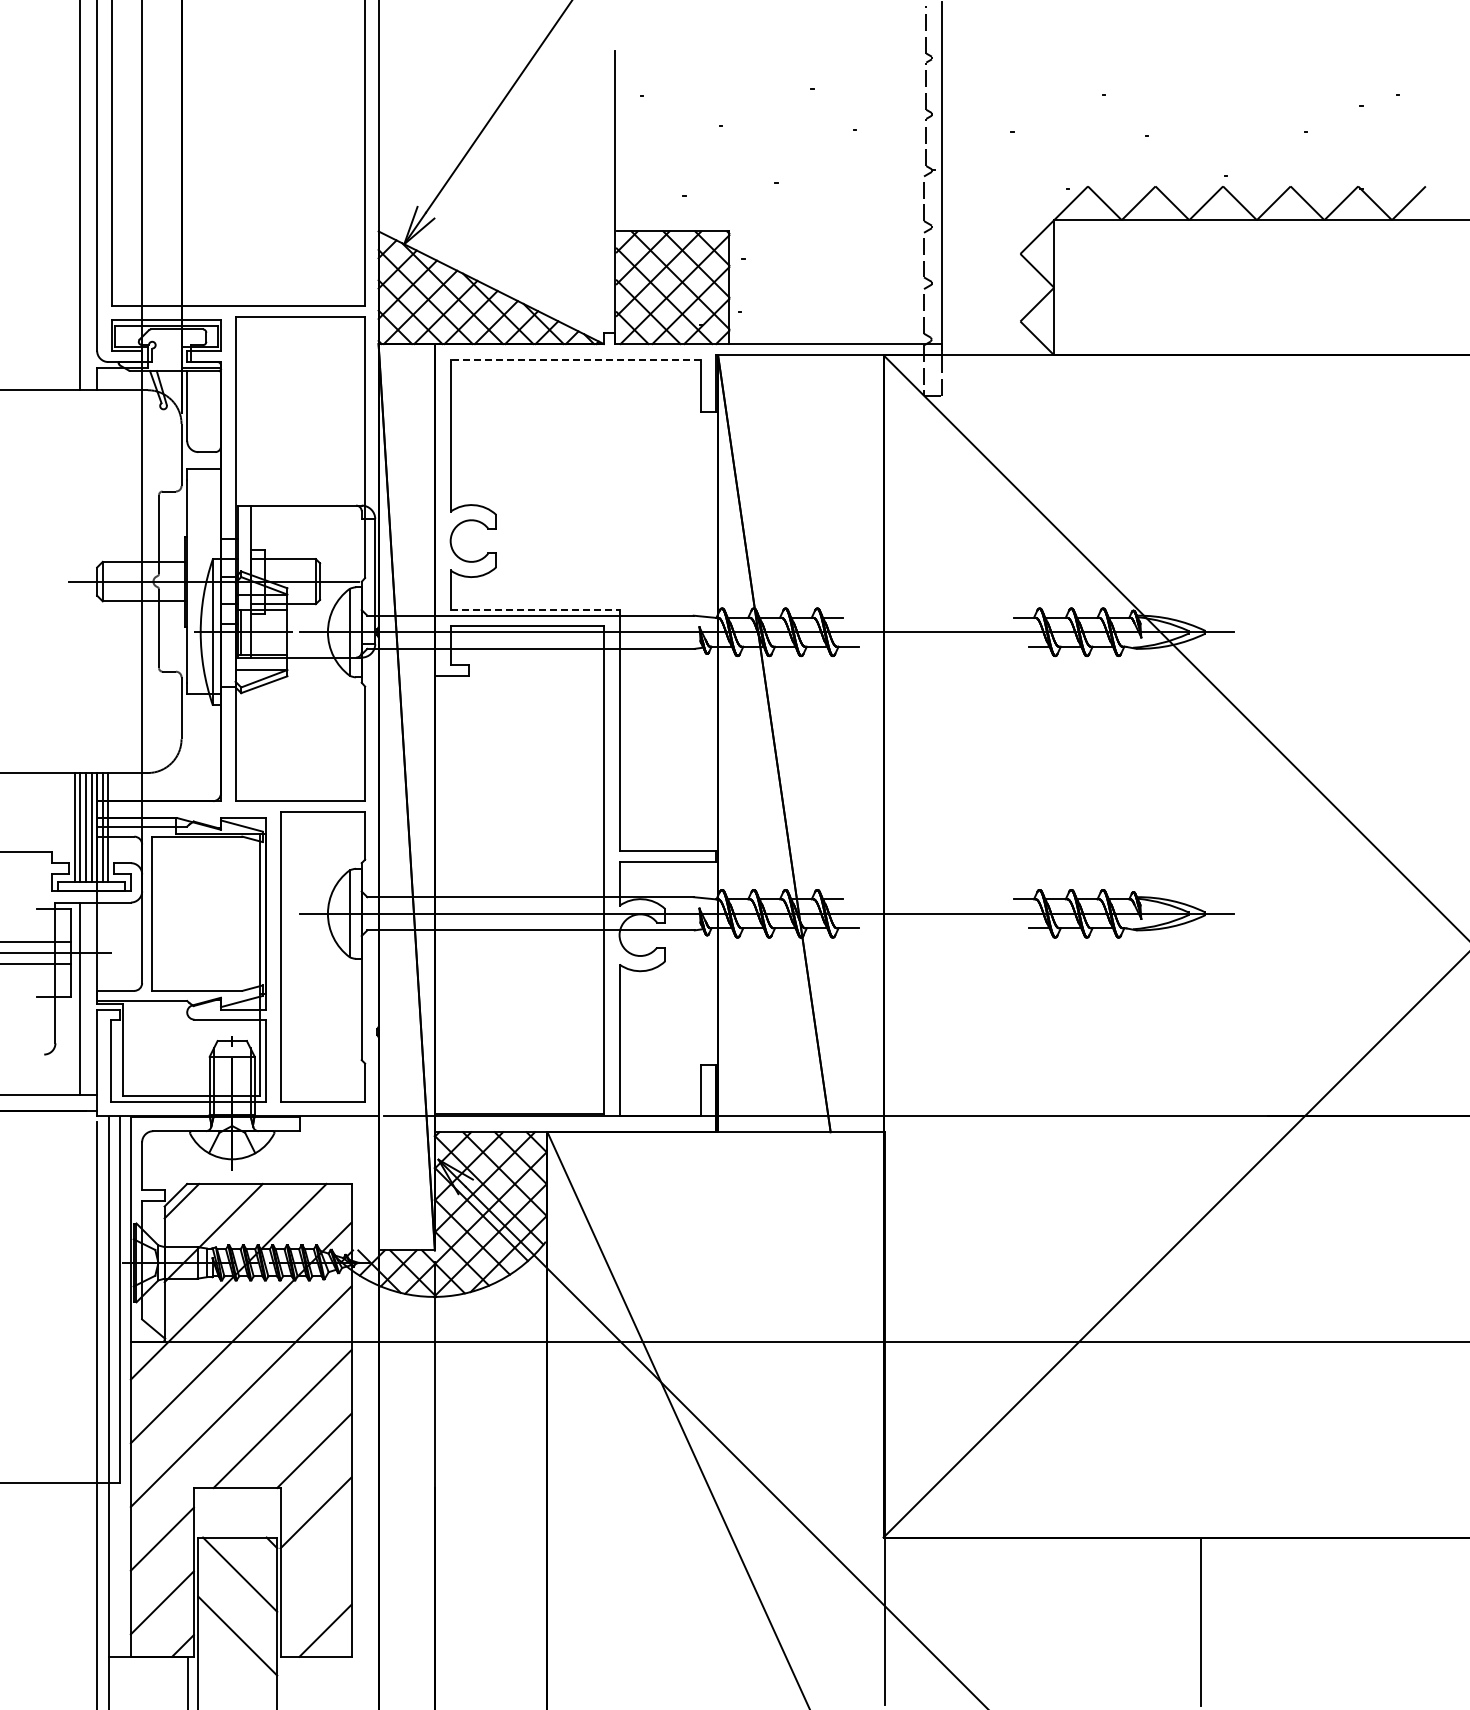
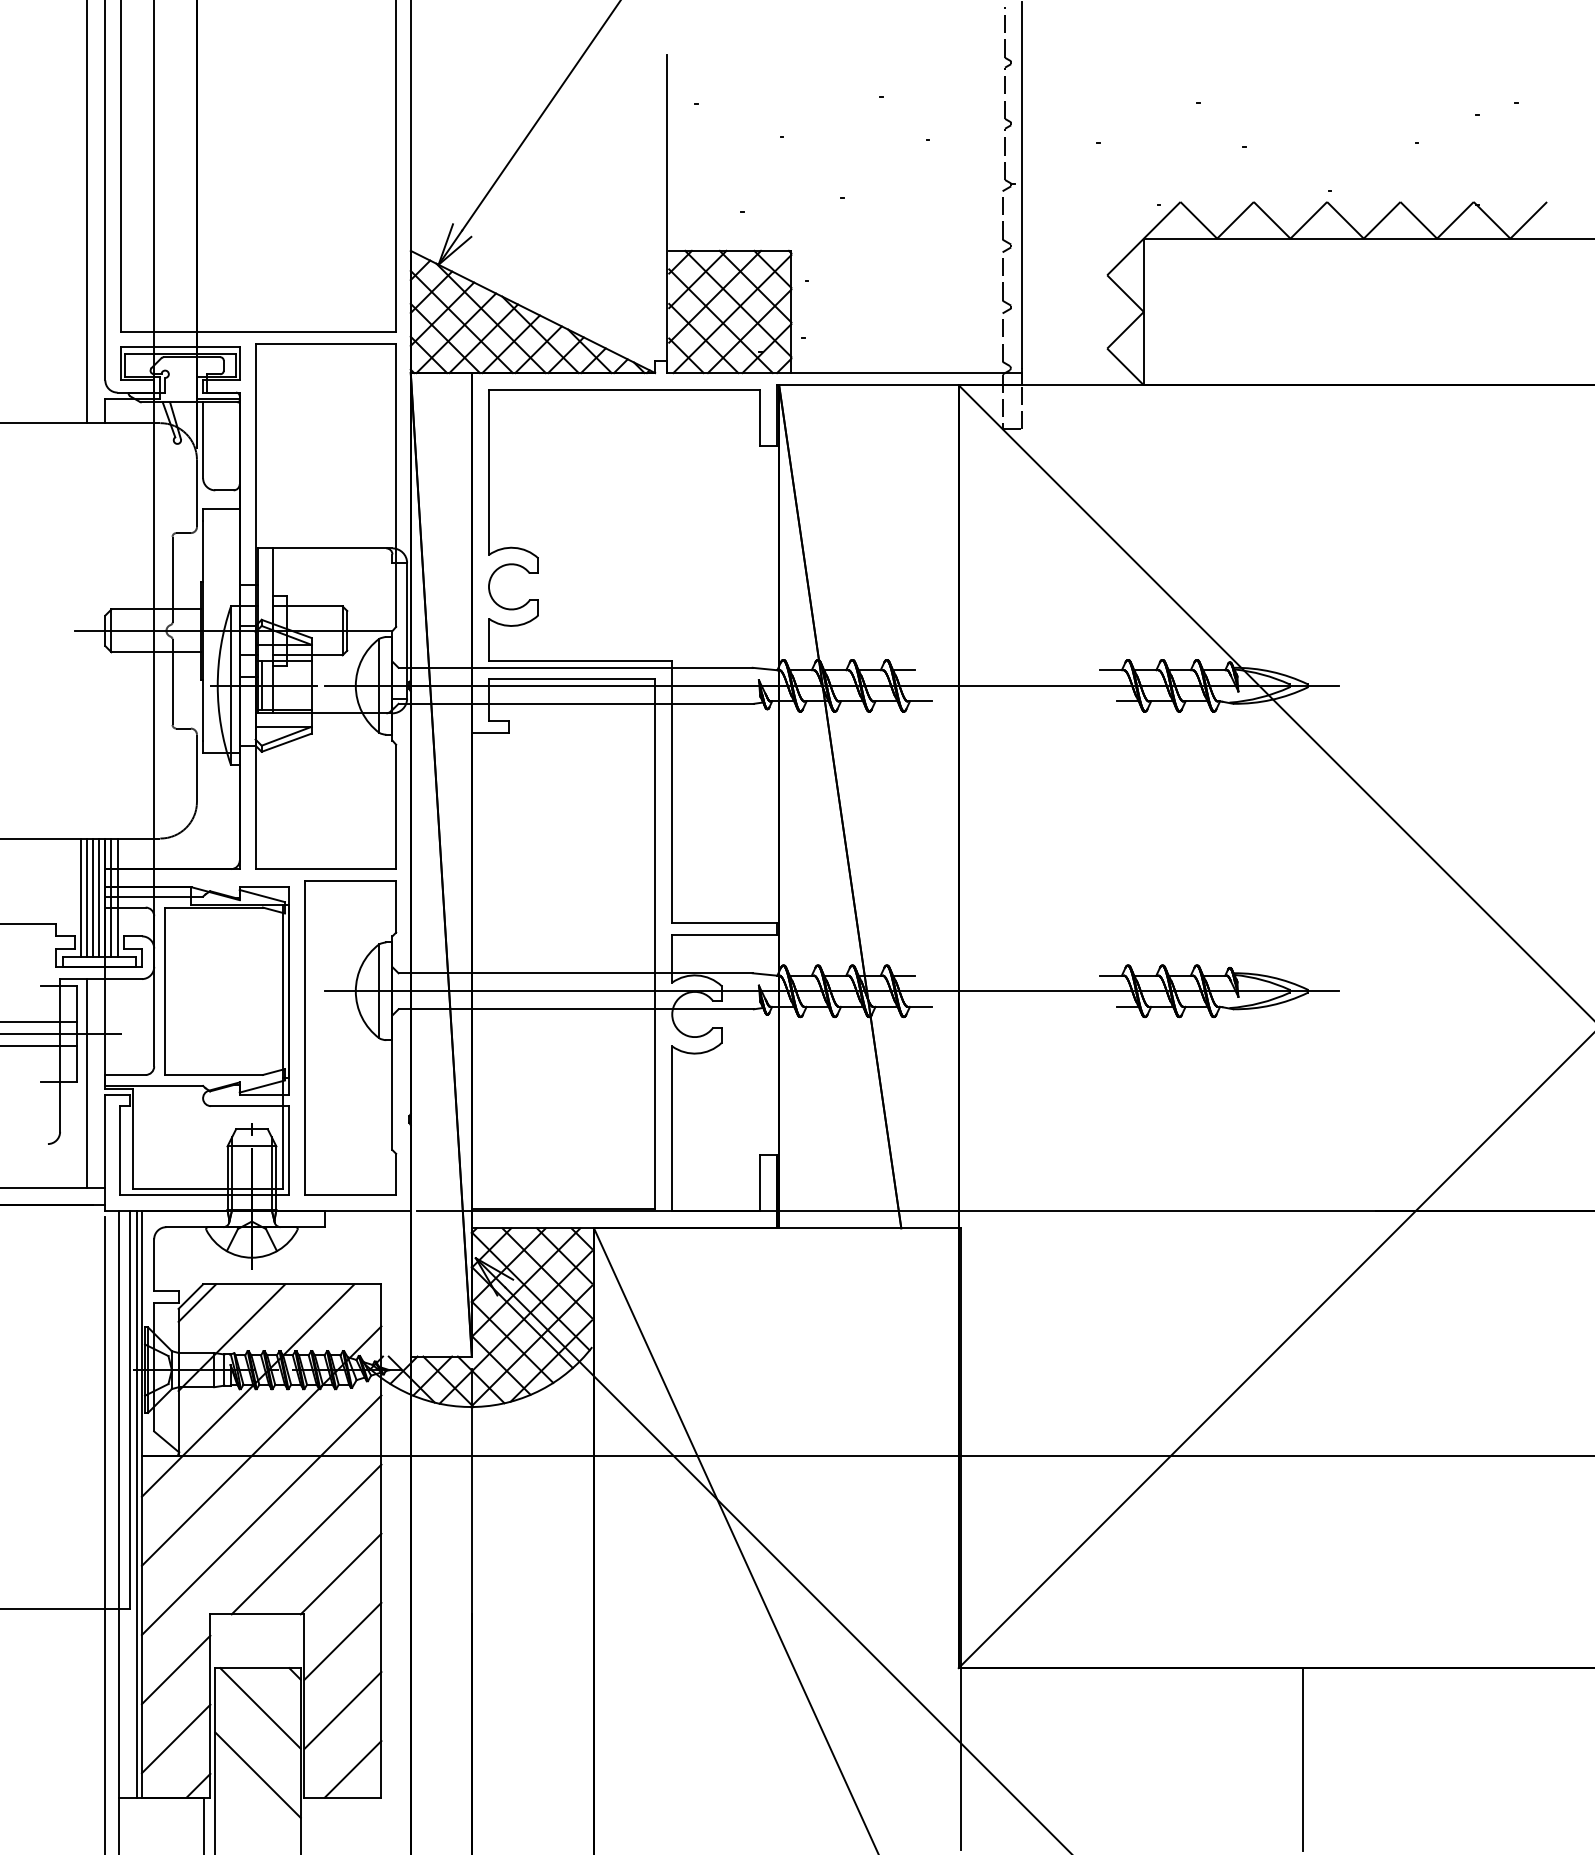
line: (575, 359) -> (624, 389), dashed -> solid
line: (535, 609) -> (581, 661), dashed -> solid
line: (126, 1386) -> (137, 1504), added
line: (315, 1576) -> (342, 1710), added

